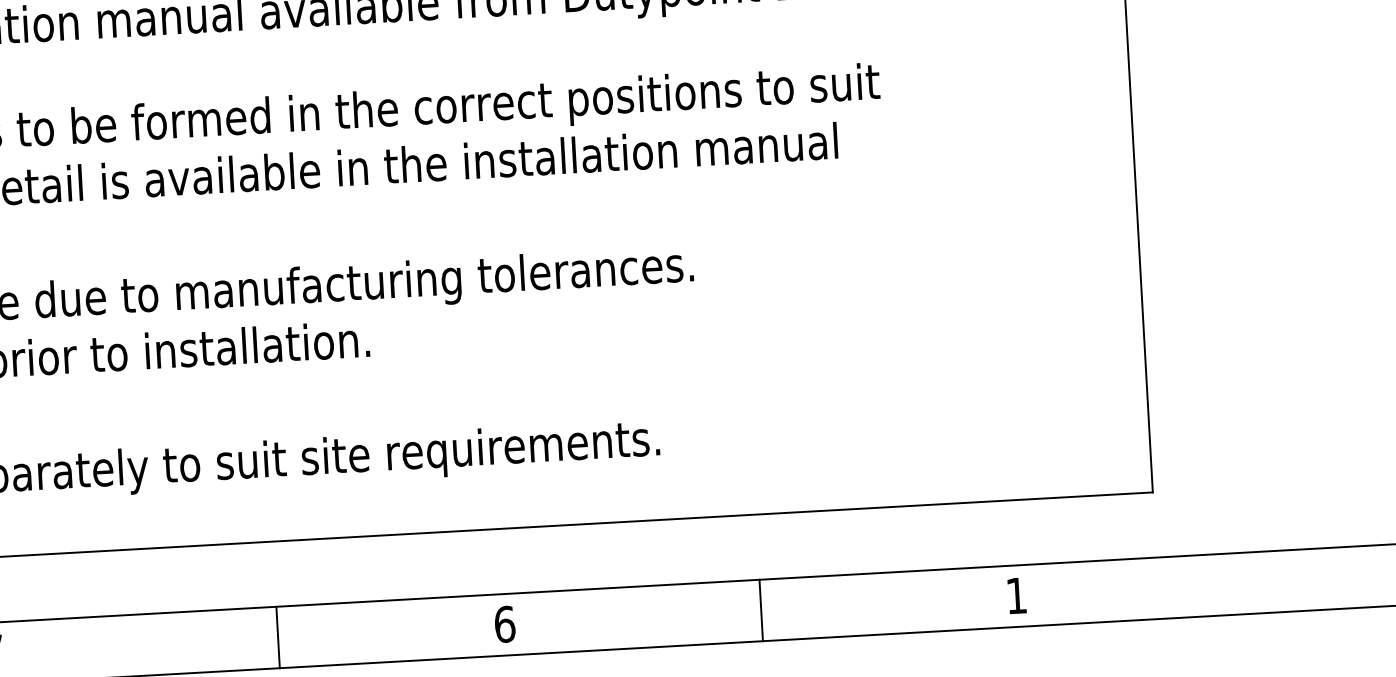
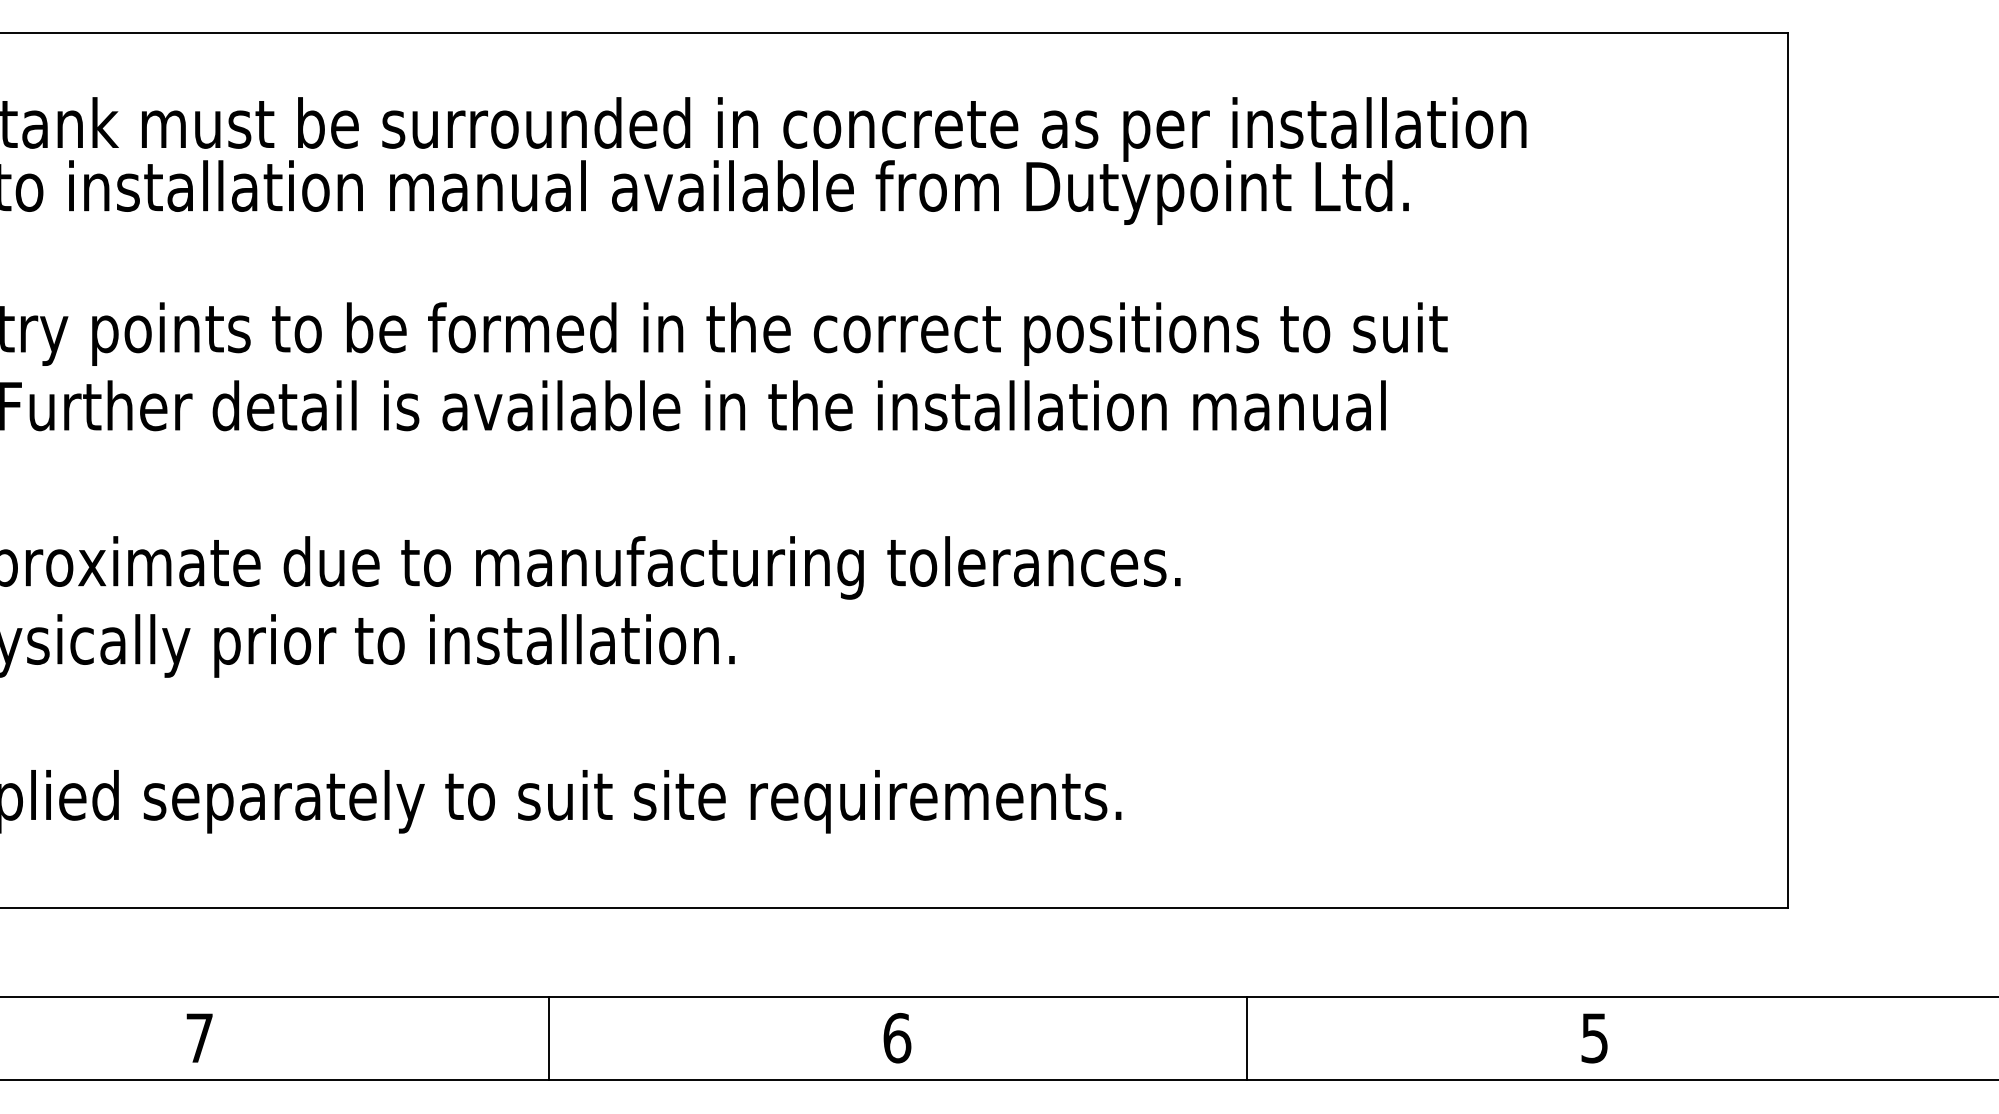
text: (1016, 596) -> (1594, 1038), 1 -> 5
line: (278, 637) -> (549, 1038), moved

